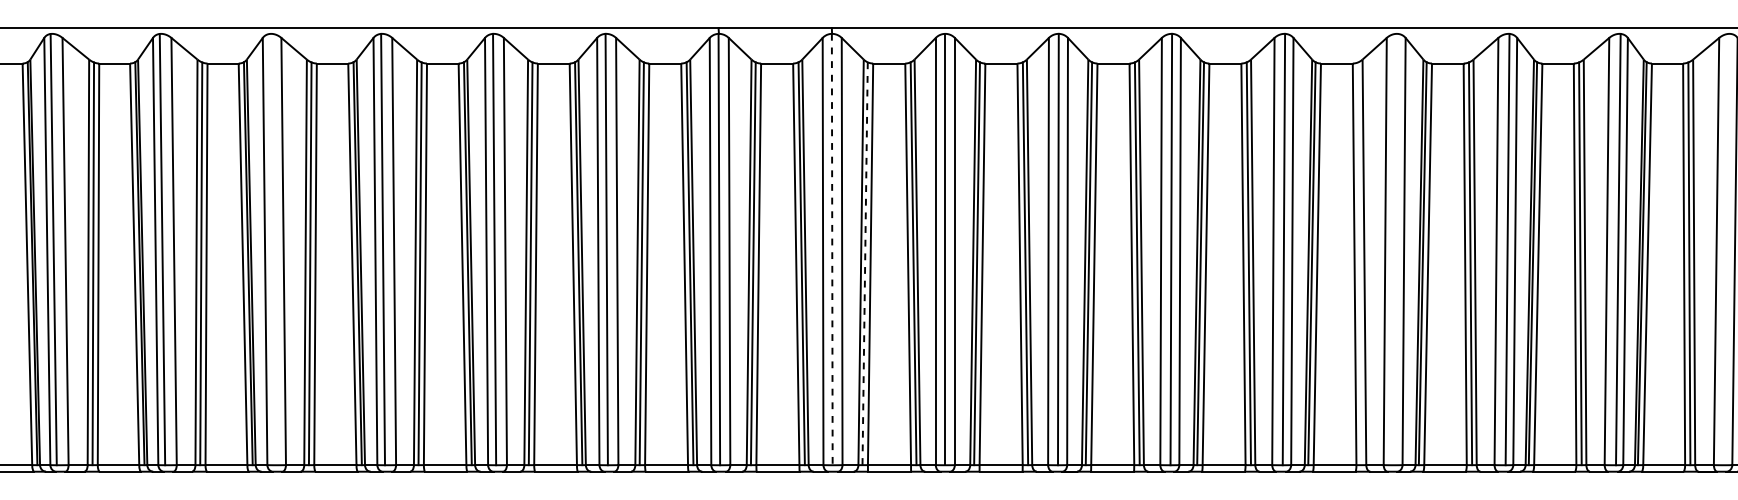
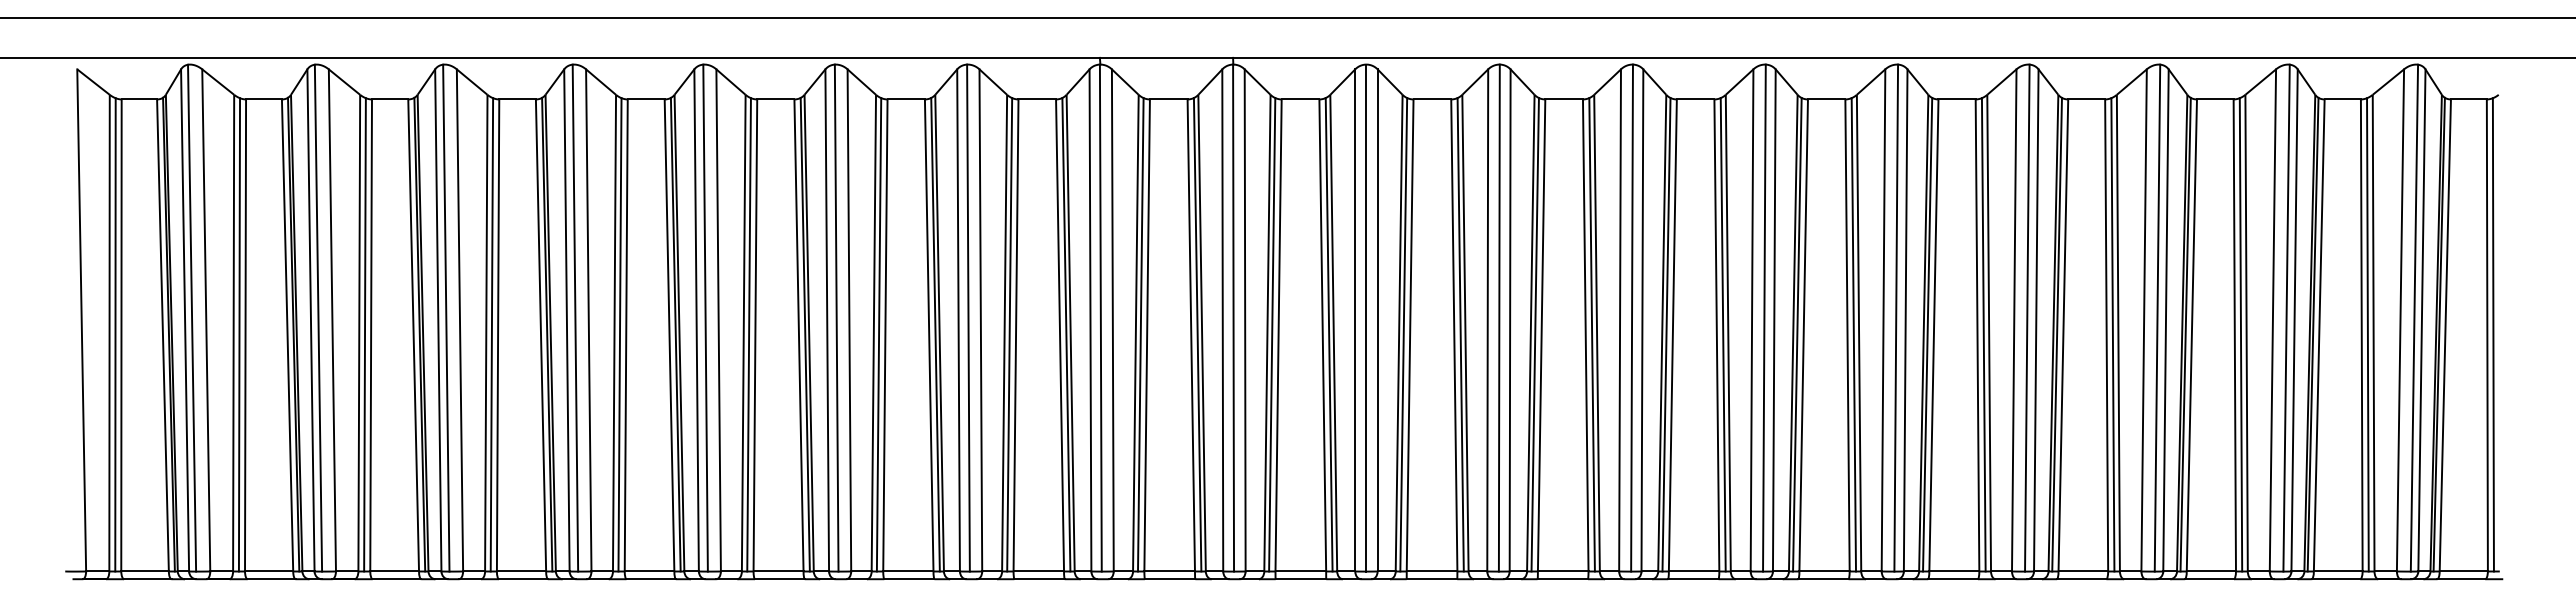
line: (272, 249) -> (575, 317), added
line: (832, 249) -> (1233, 318), dashed -> solid
line: (1396, 249) -> (1896, 317), added
line: (1728, 249) -> (2286, 317), added
line: (865, 263) -> (1272, 334), dashed -> solid
line: (1359, 263) -> (1853, 334), added

